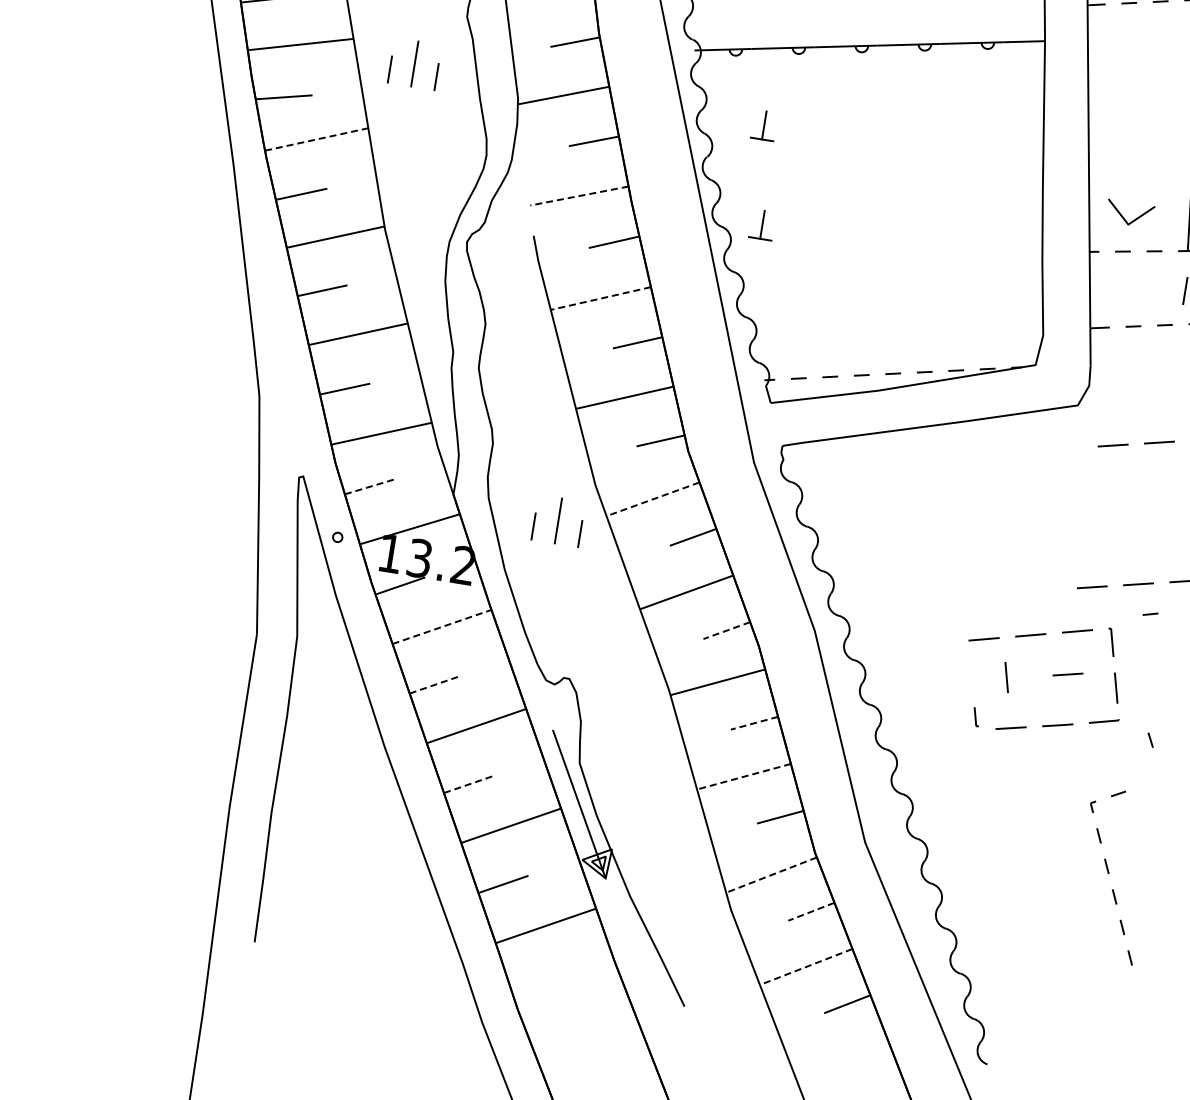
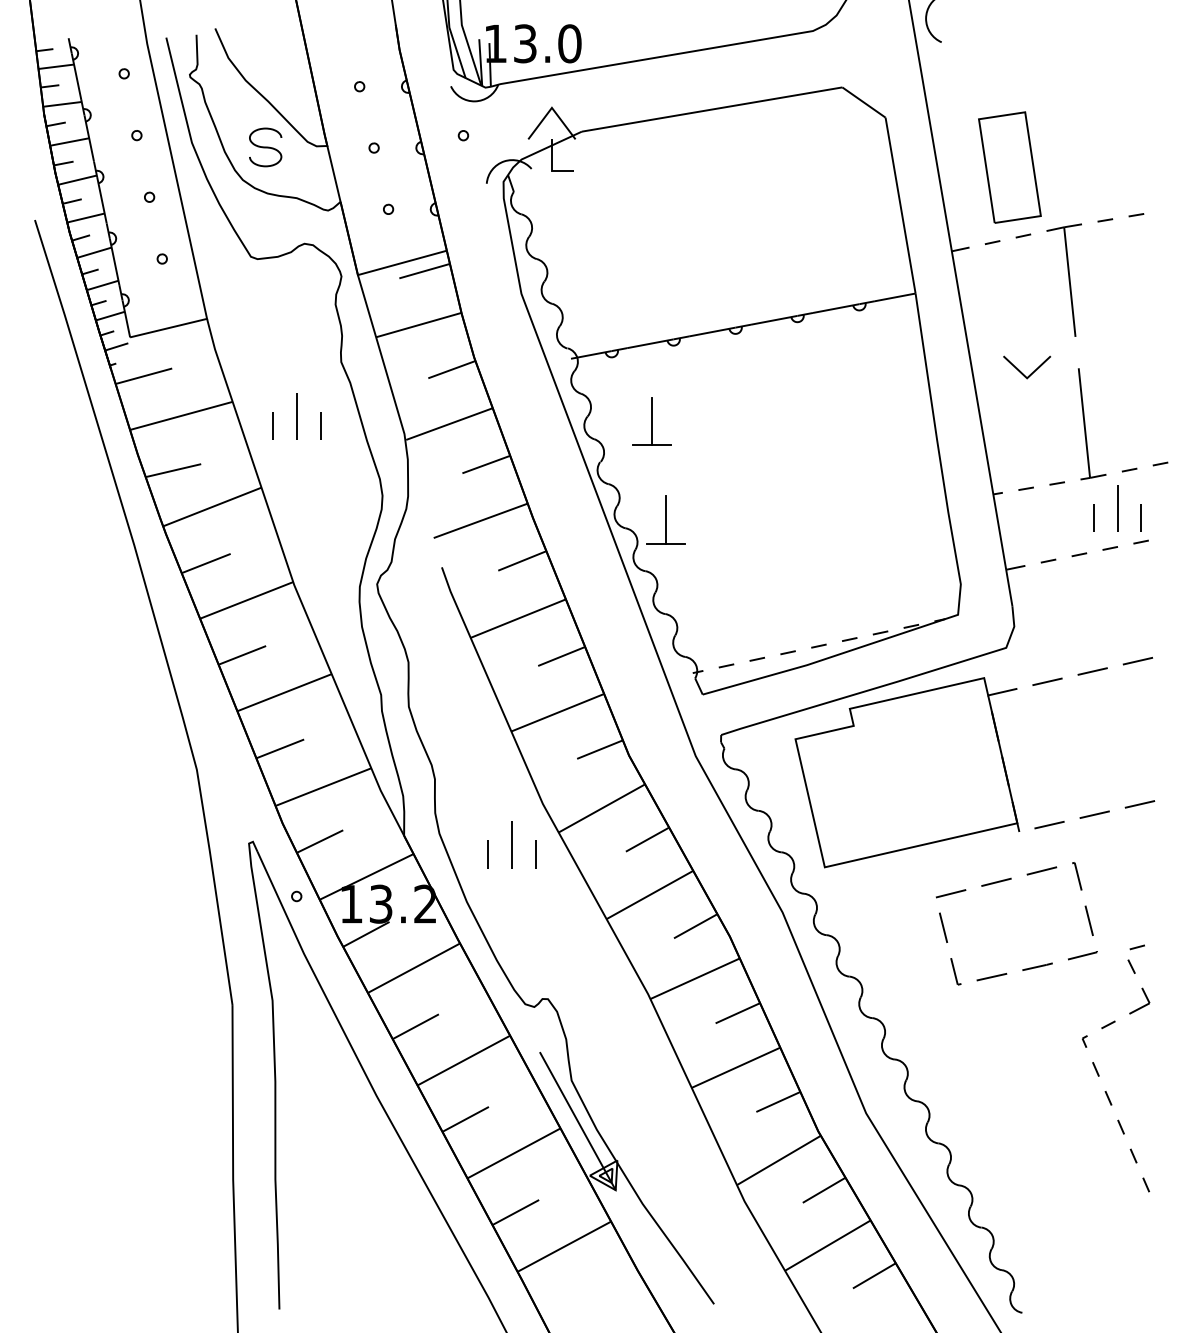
part: (763, 125) -> (651, 421), size x1.67
line: (316, 139) -> (212, 507), dashed -> solid
line: (579, 196) -> (480, 521), dashed -> solid
part: (1133, 219) -> (1031, 372), moved
part: (762, 224) -> (665, 519), size x1.67
line: (600, 298) -> (517, 618), dashed -> solid
line: (369, 486) -> (320, 841), dashed -> solid
line: (652, 499) -> (601, 808), dashed -> solid
part: (960, 512) -> (907, 772), added
line: (1149, 614) -> (1136, 947), moved
line: (442, 626) -> (414, 967), dashed -> solid
line: (726, 630) -> (695, 926), dashed -> solid
line: (1067, 674) -> (1039, 915), removed
line: (1006, 677) -> (943, 927), moved
line: (435, 684) -> (416, 1026), dashed -> solid
part: (976, 716) -> (955, 971), size x1.43
line: (754, 723) -> (737, 1013), dashed -> solid
line: (744, 776) -> (736, 1067), dashed -> solid
part: (1154, 781) -> (1141, 1006), added
line: (469, 784) -> (466, 1119), dashed -> solid
line: (771, 875) -> (778, 1160), dashed -> solid
line: (811, 912) -> (824, 1190), dashed -> solid
line: (805, 966) -> (827, 1245), dashed -> solid

